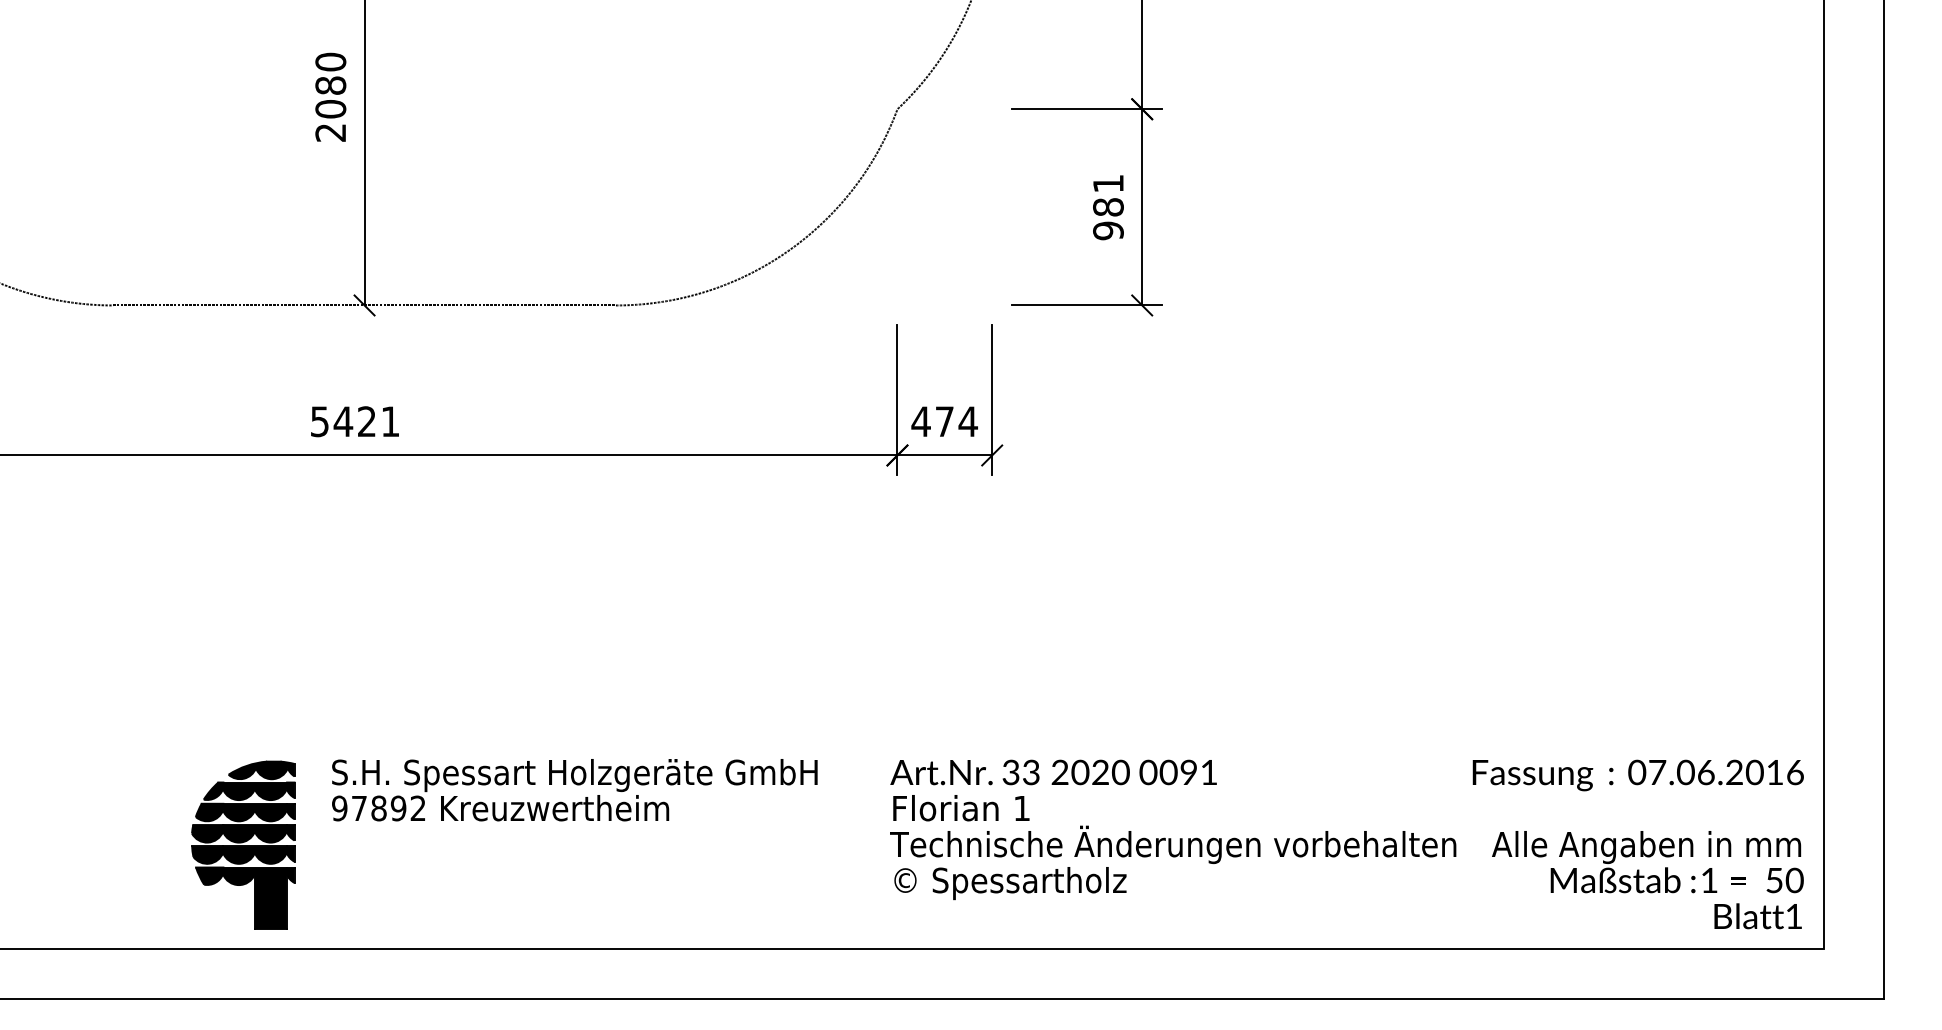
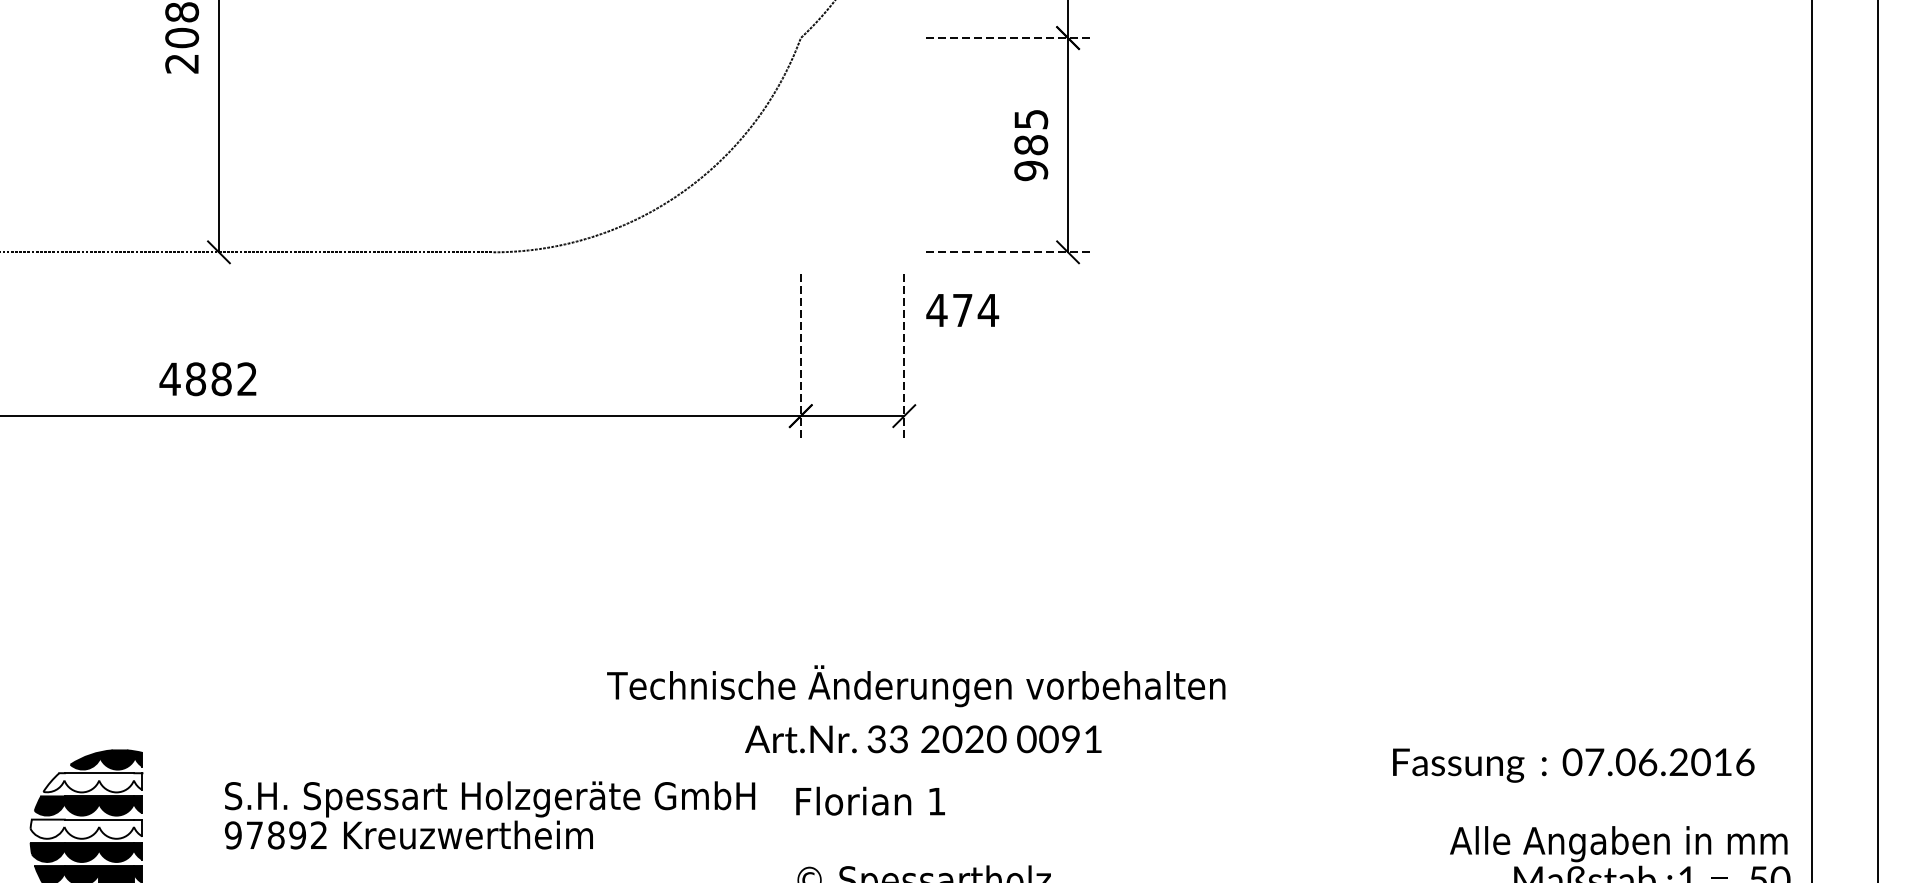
line: (1087, 109) -> (1008, 38), solid -> dashed
text: (1108, 183) -> (1031, 119), 981 -> 985
line: (1087, 305) -> (1008, 252), solid -> dashed
line: (897, 400) -> (800, 356), solid -> dashed
line: (992, 400) -> (904, 356), solid -> dashed
text: (354, 421) -> (207, 379), 5421 -> 4882
text: (944, 421) -> (962, 310), moved
text: (1053, 772) -> (923, 739), moved
text: (1637, 775) -> (1572, 765), moved
text: (574, 790) -> (489, 815), moved
fill: (248, 791) -> (92, 783), removed
fill: (242, 833) -> (85, 828), removed
text: (1173, 844) -> (916, 685), moved

